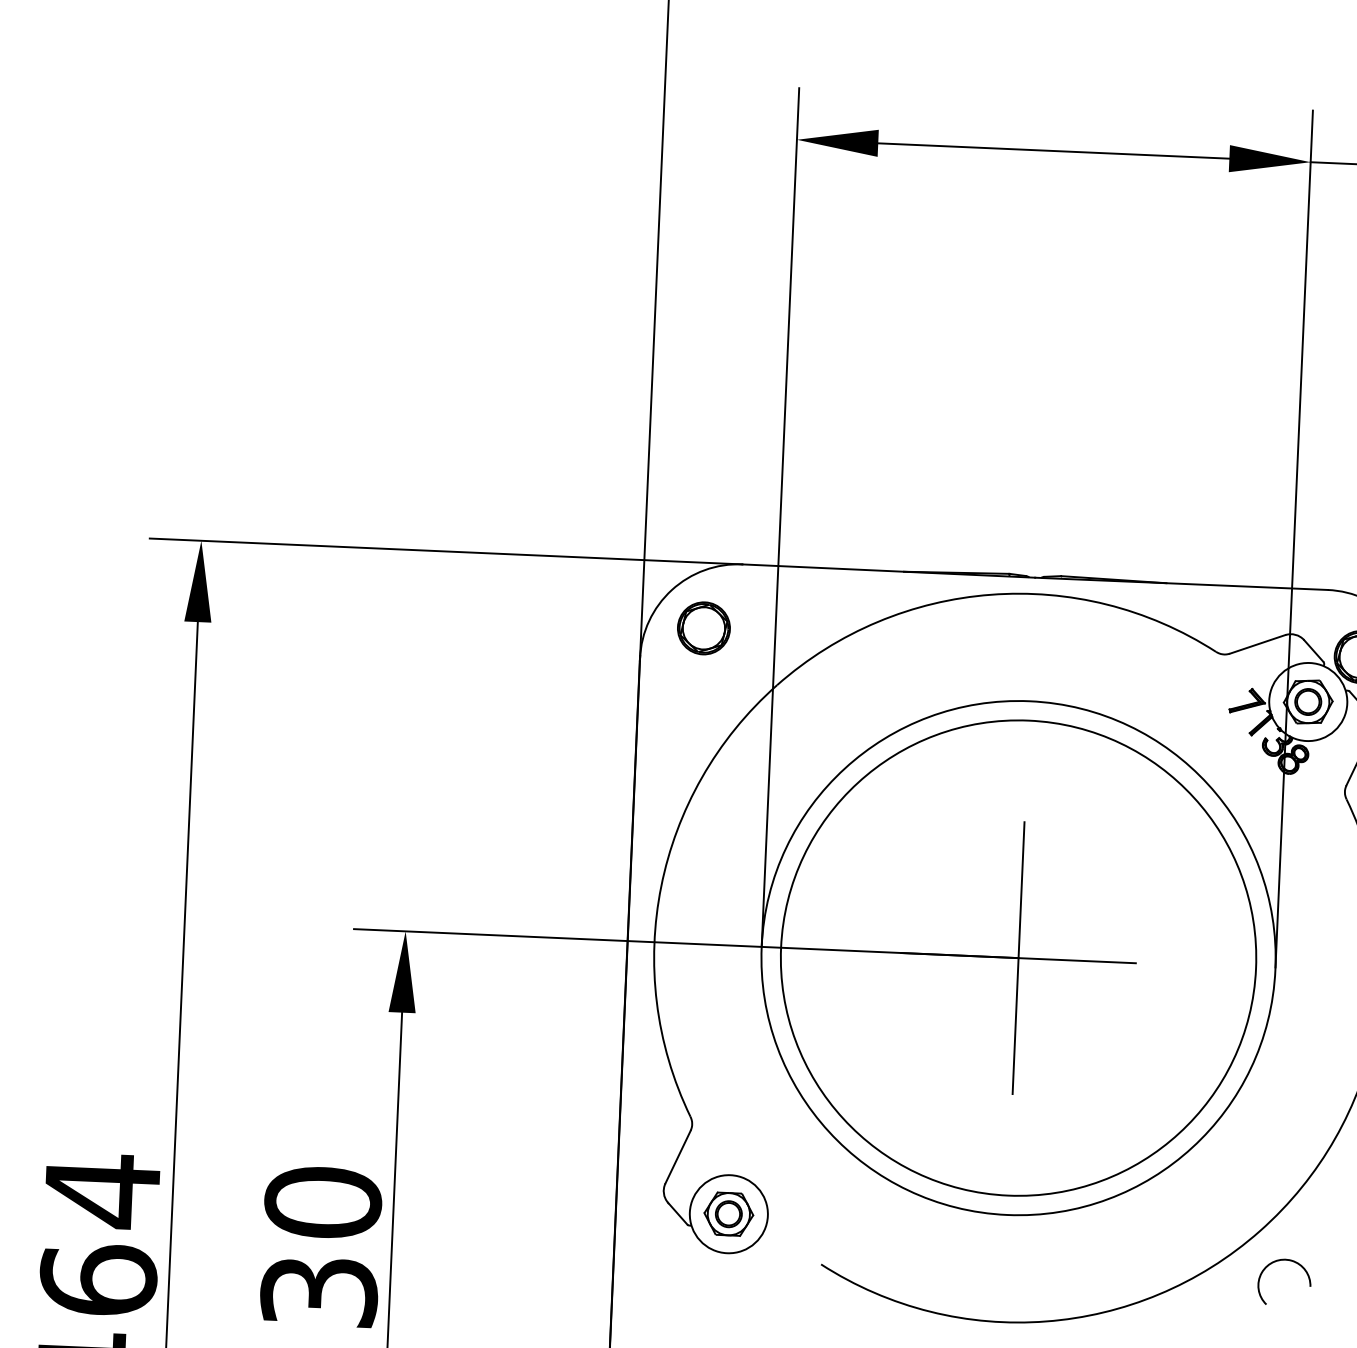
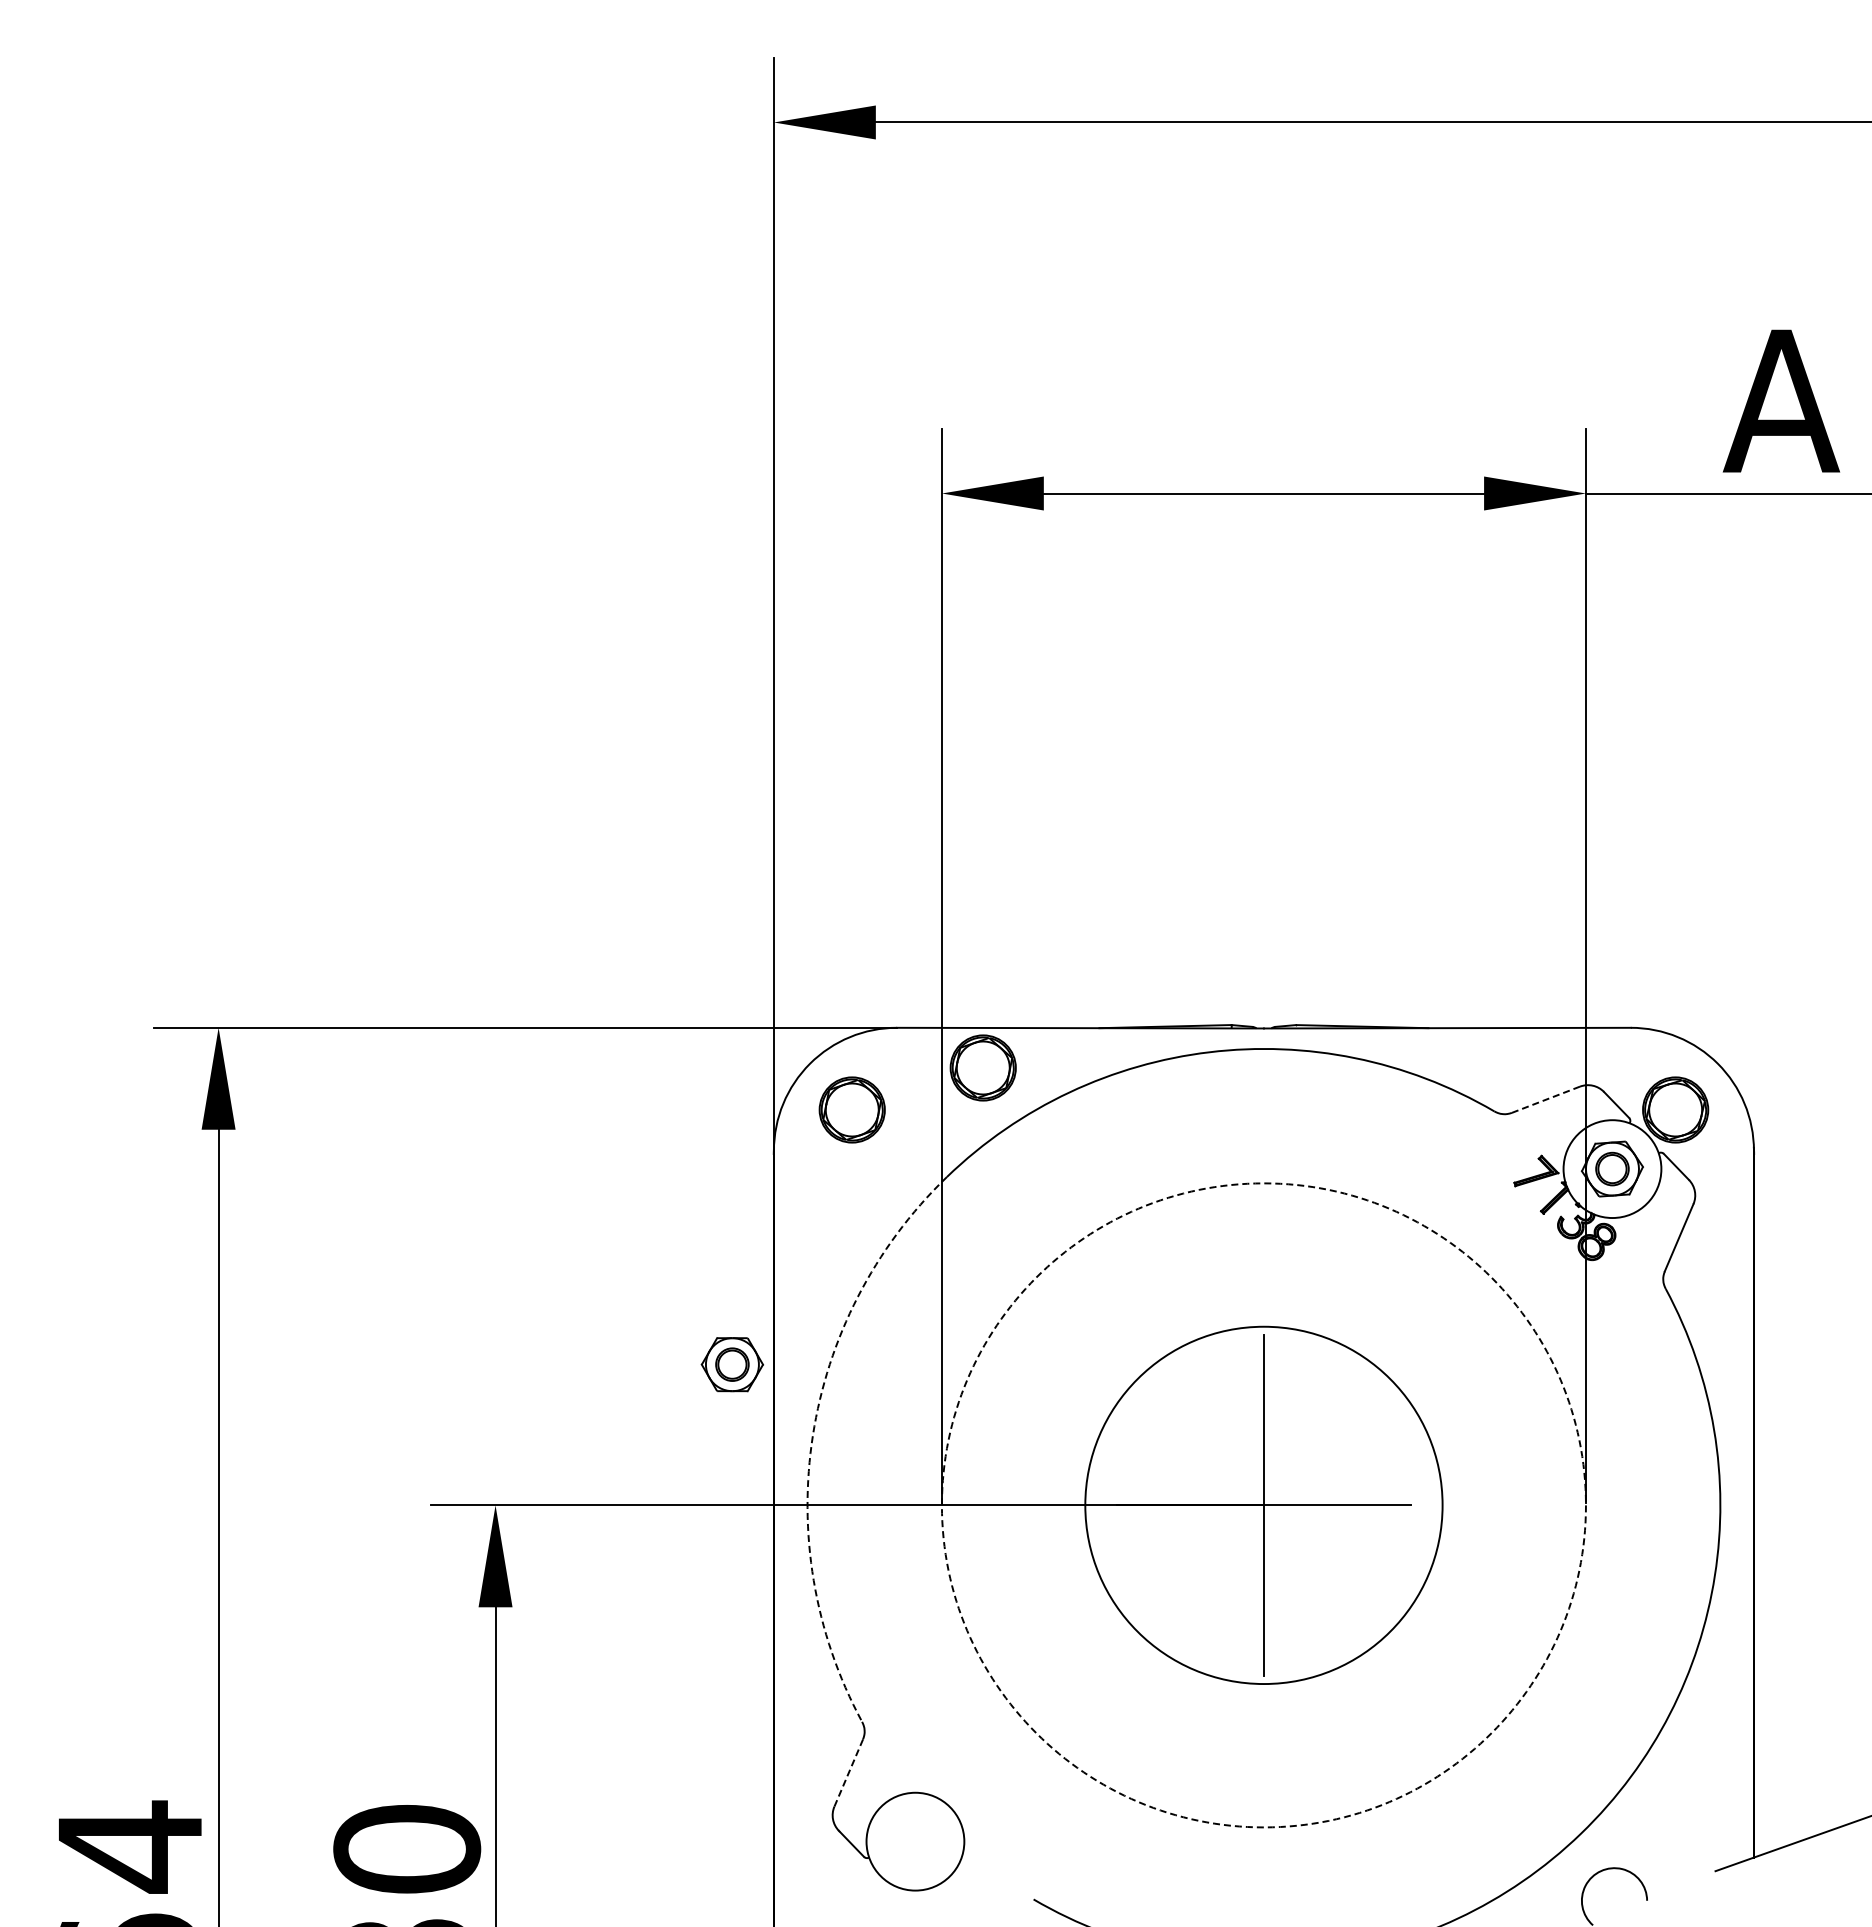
part: (809, 599) -> (982, 1067), added
line: (1257, 644) -> (1545, 1099), solid -> dashed
arc: (660, 886) -> (812, 1435), solid -> dashed
circle: (1018, 958) -> (1263, 1505), size x0.6
circle: (1018, 958) -> (1263, 1505), solid -> dashed
line: (677, 1157) -> (848, 1773), solid -> dashed
part: (728, 1214) -> (731, 1364), moved

